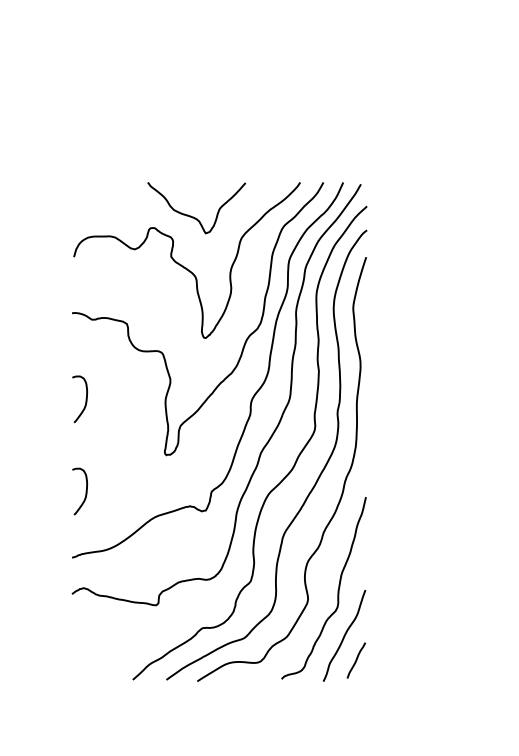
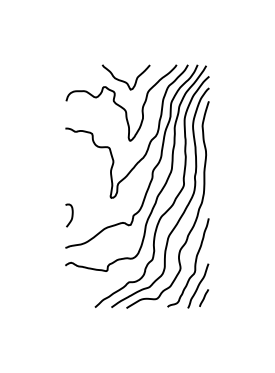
curve: (84, 398) -> (71, 170), removed

